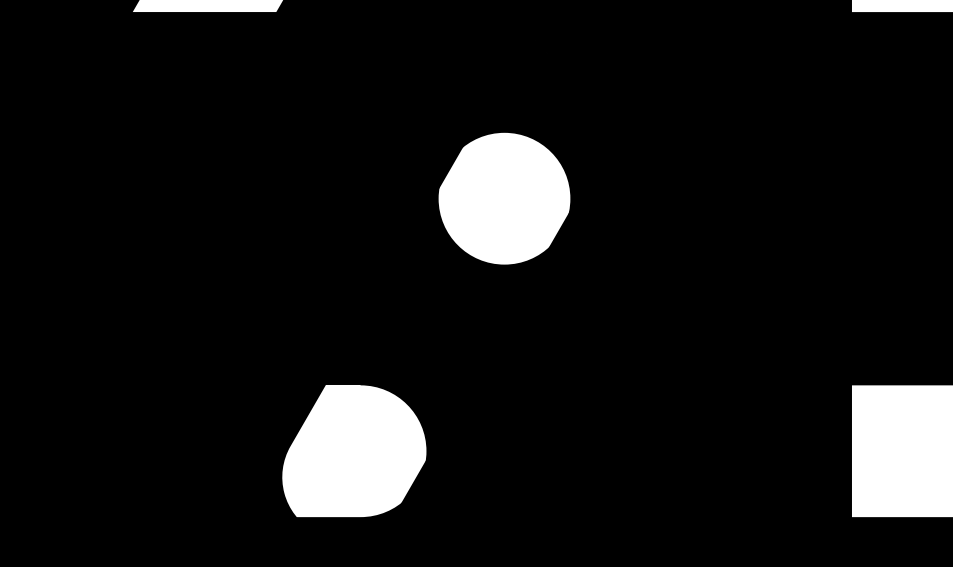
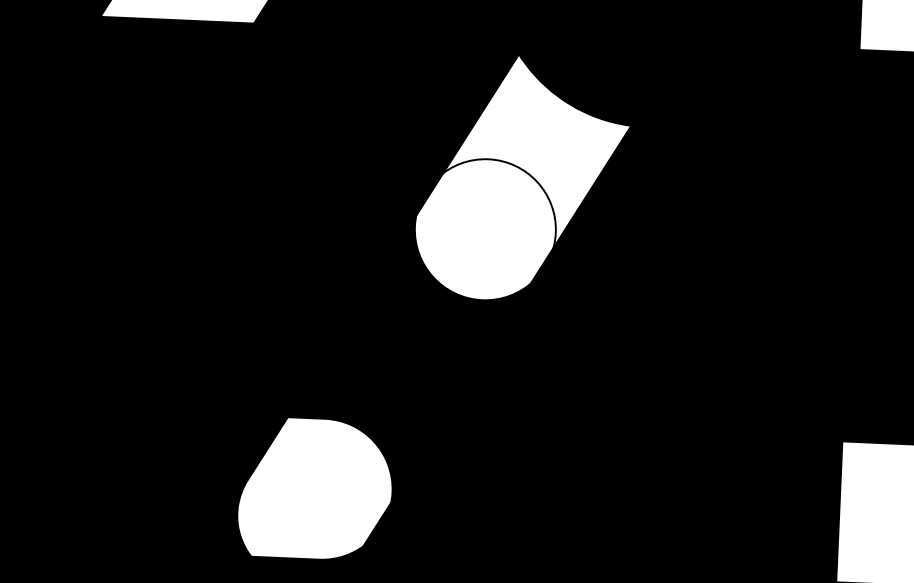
fill: (550, 122) -> (537, 151), removed

